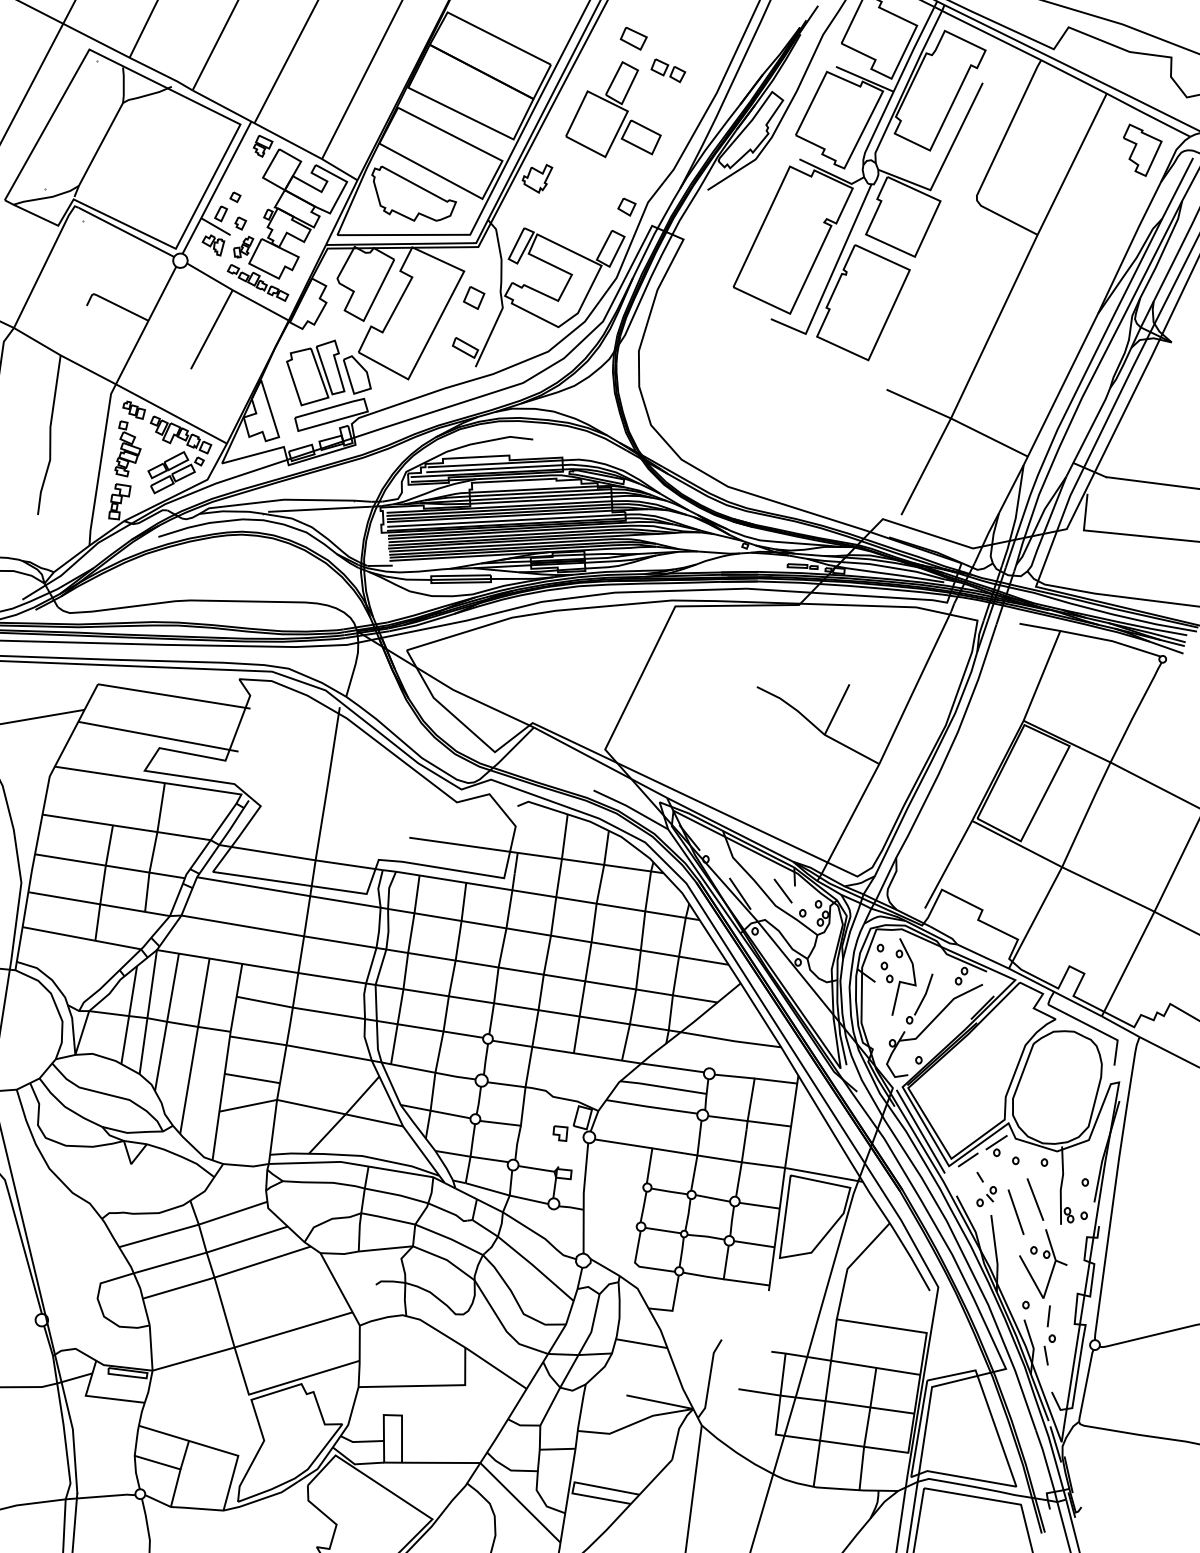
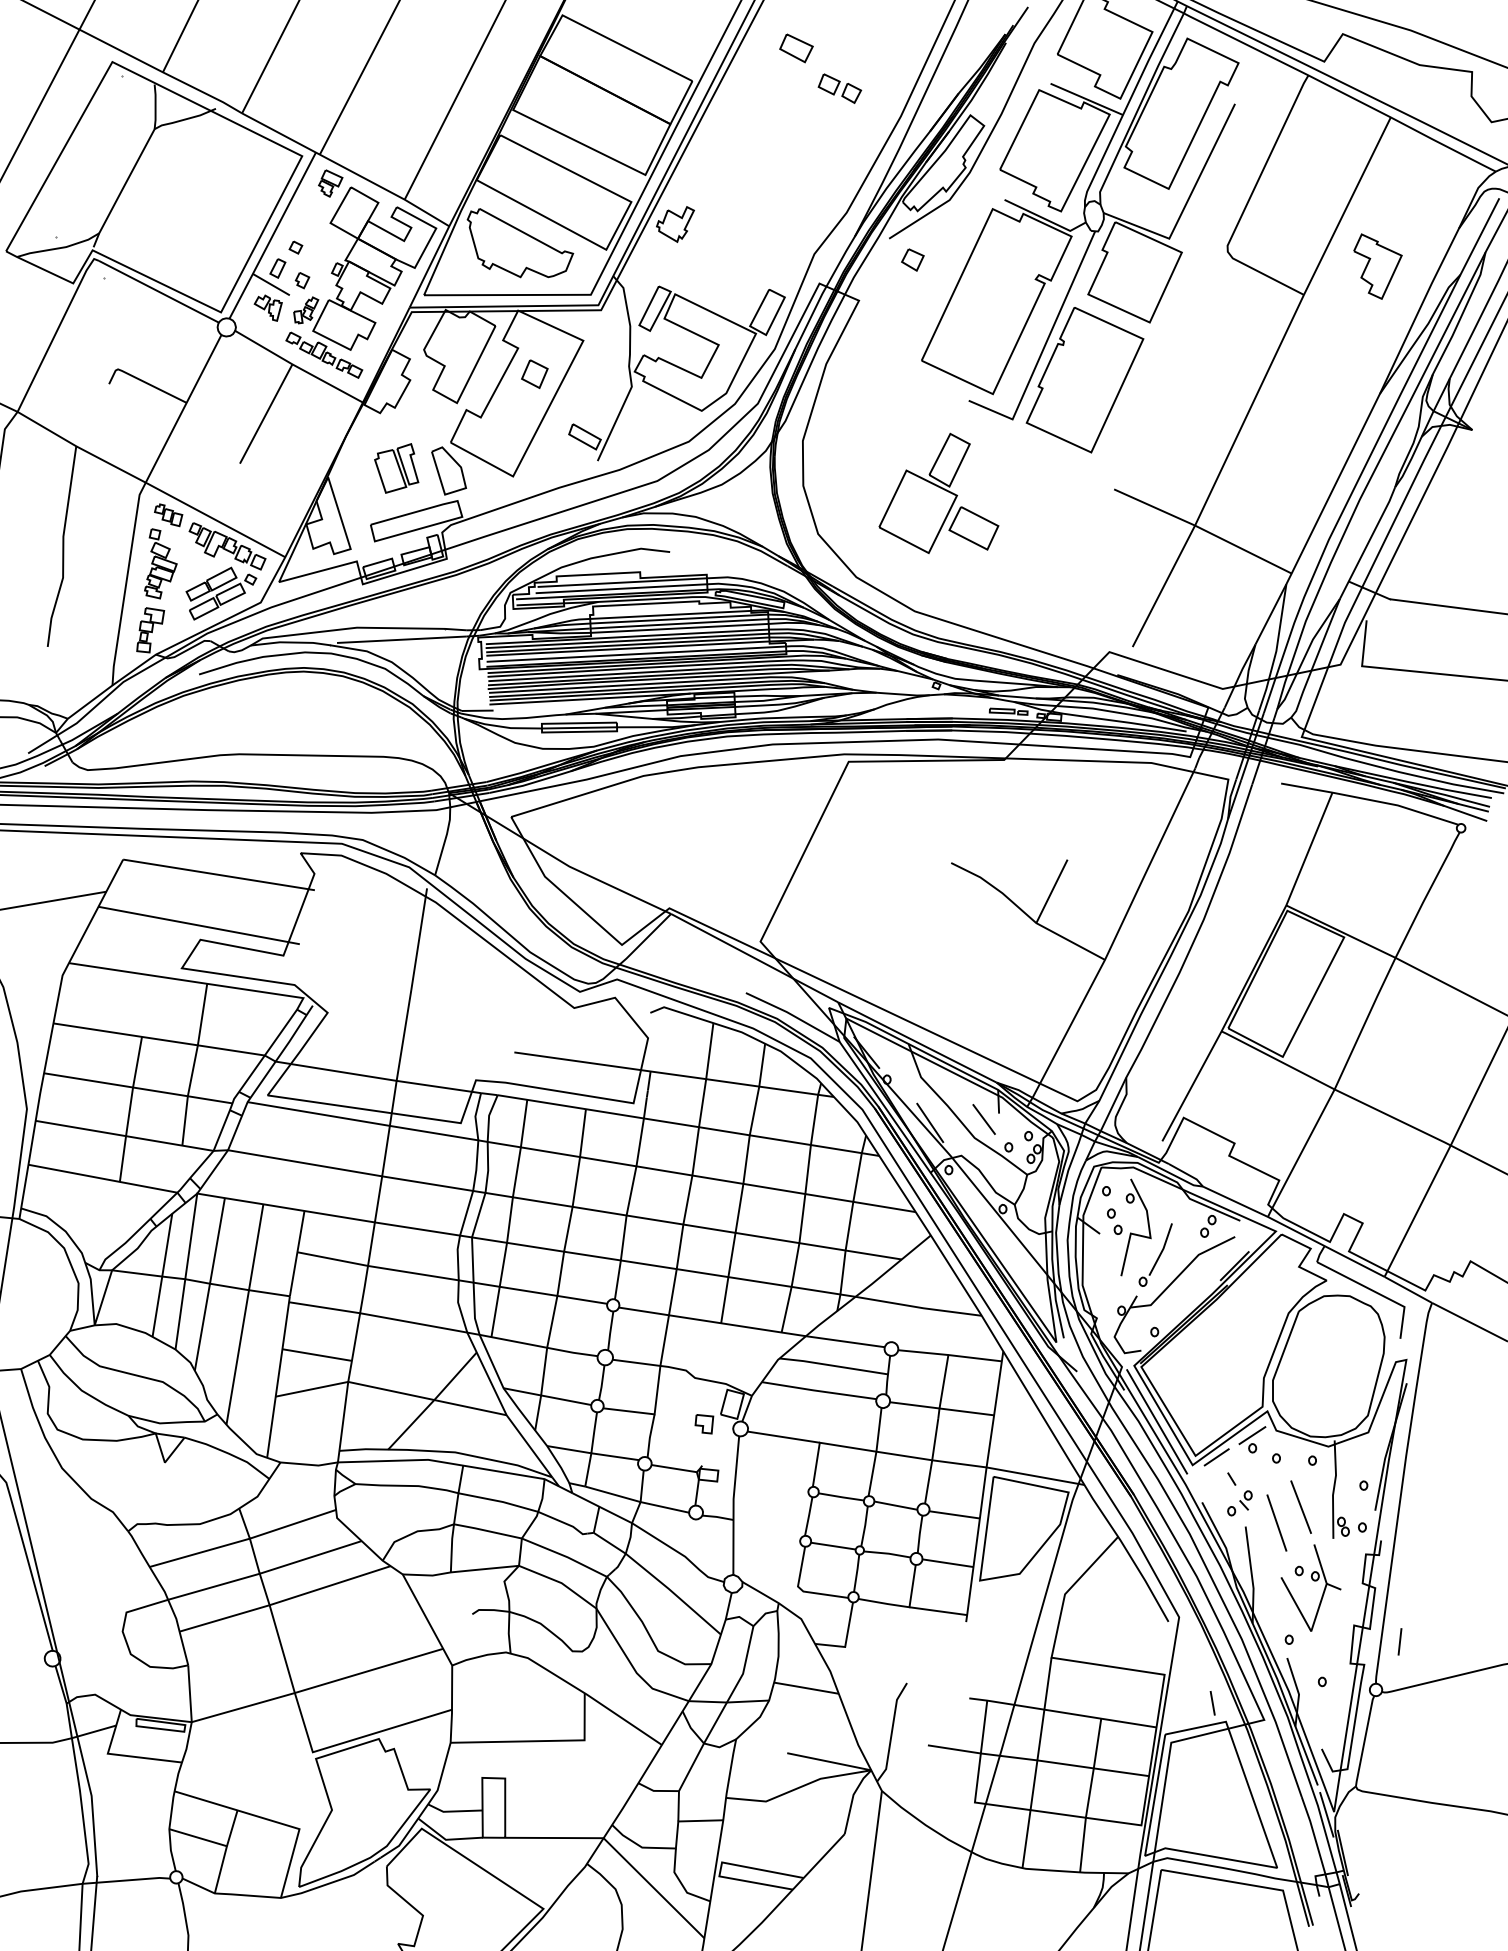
part: (613, 108) -> (938, 492), moved
part: (1142, 150) -> (1377, 266), moved
part: (626, 206) -> (912, 259), moved
part: (473, 297) -> (534, 373), moved
part: (315, 373) -> (396, 468), size x0.6
line: (1048, 1316) -> (1399, 1641), moved
line: (1046, 1355) -> (1212, 1703), moved

